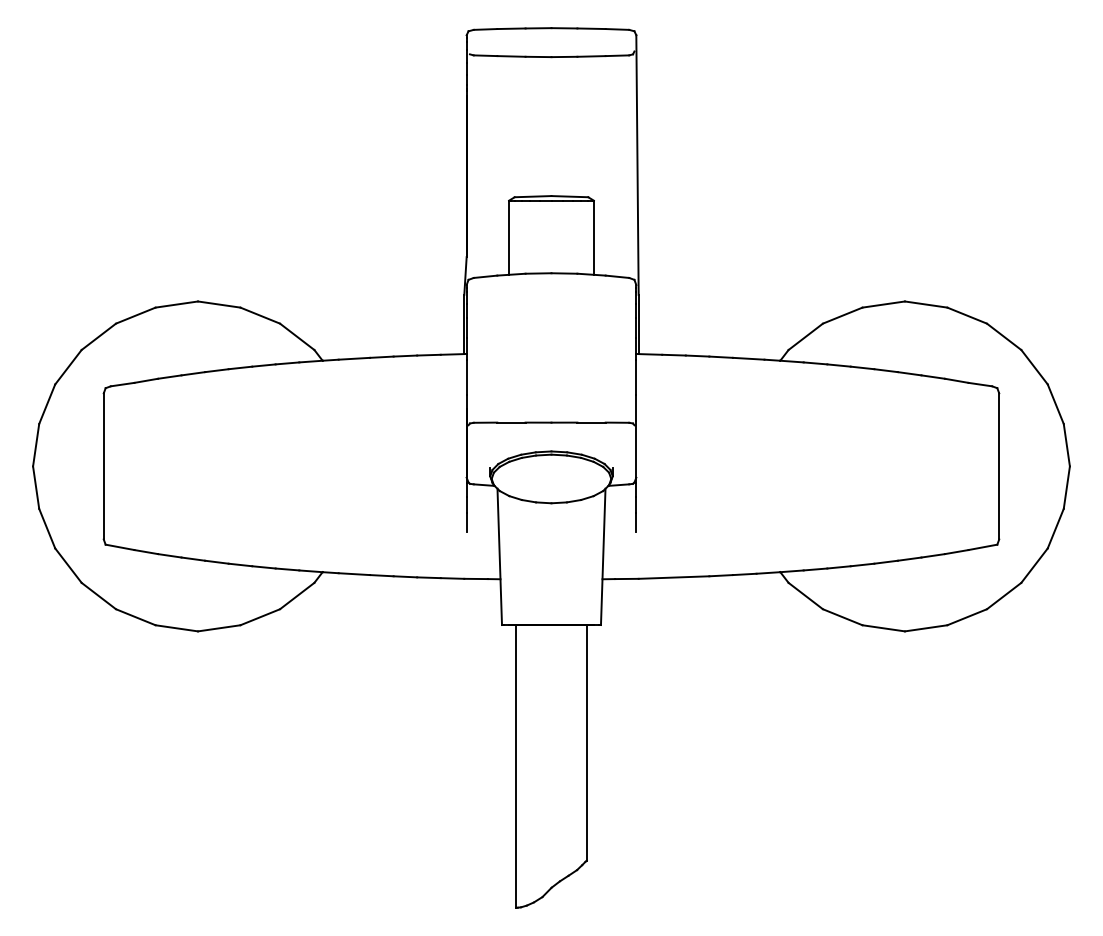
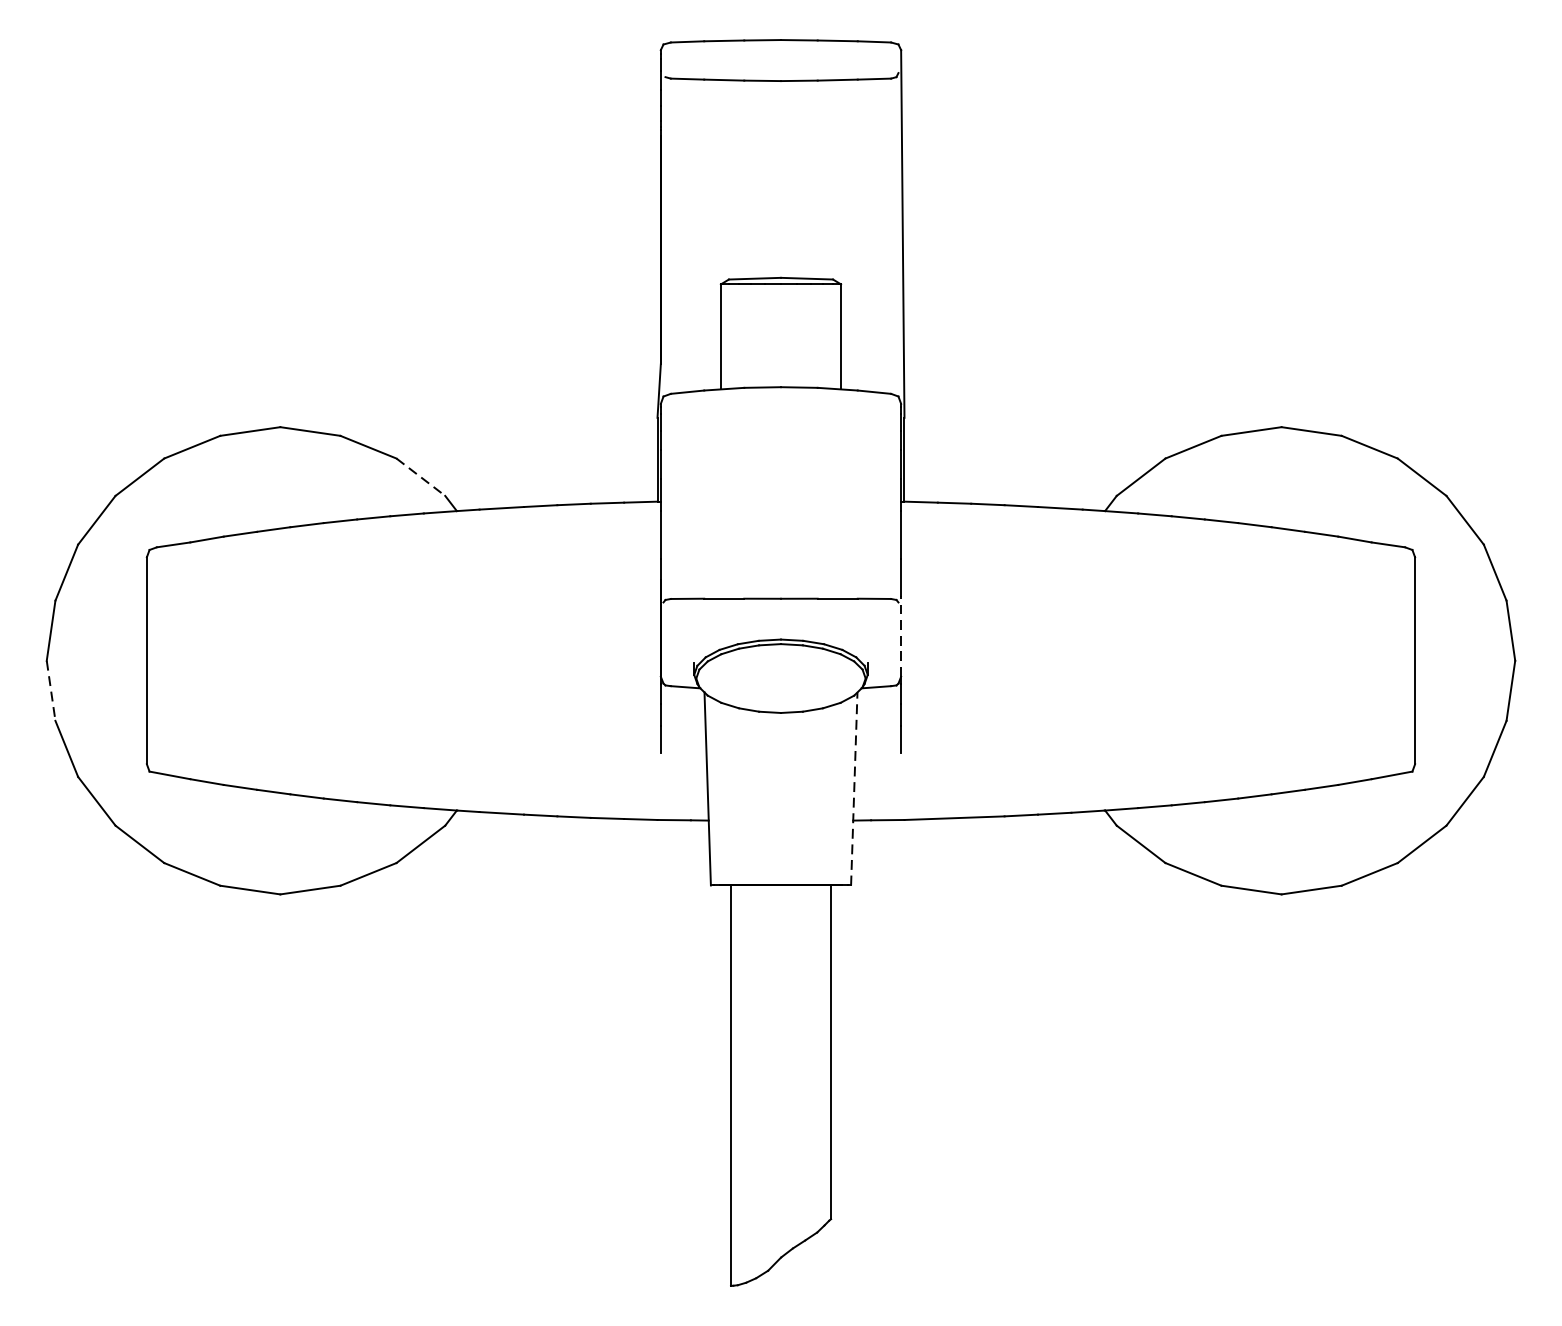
line: (297, 336) -> (421, 476), solid -> dashed
line: (636, 449) -> (901, 636), solid -> dashed
line: (36, 488) -> (51, 692), solid -> dashed
line: (603, 556) -> (854, 788), solid -> dashed

